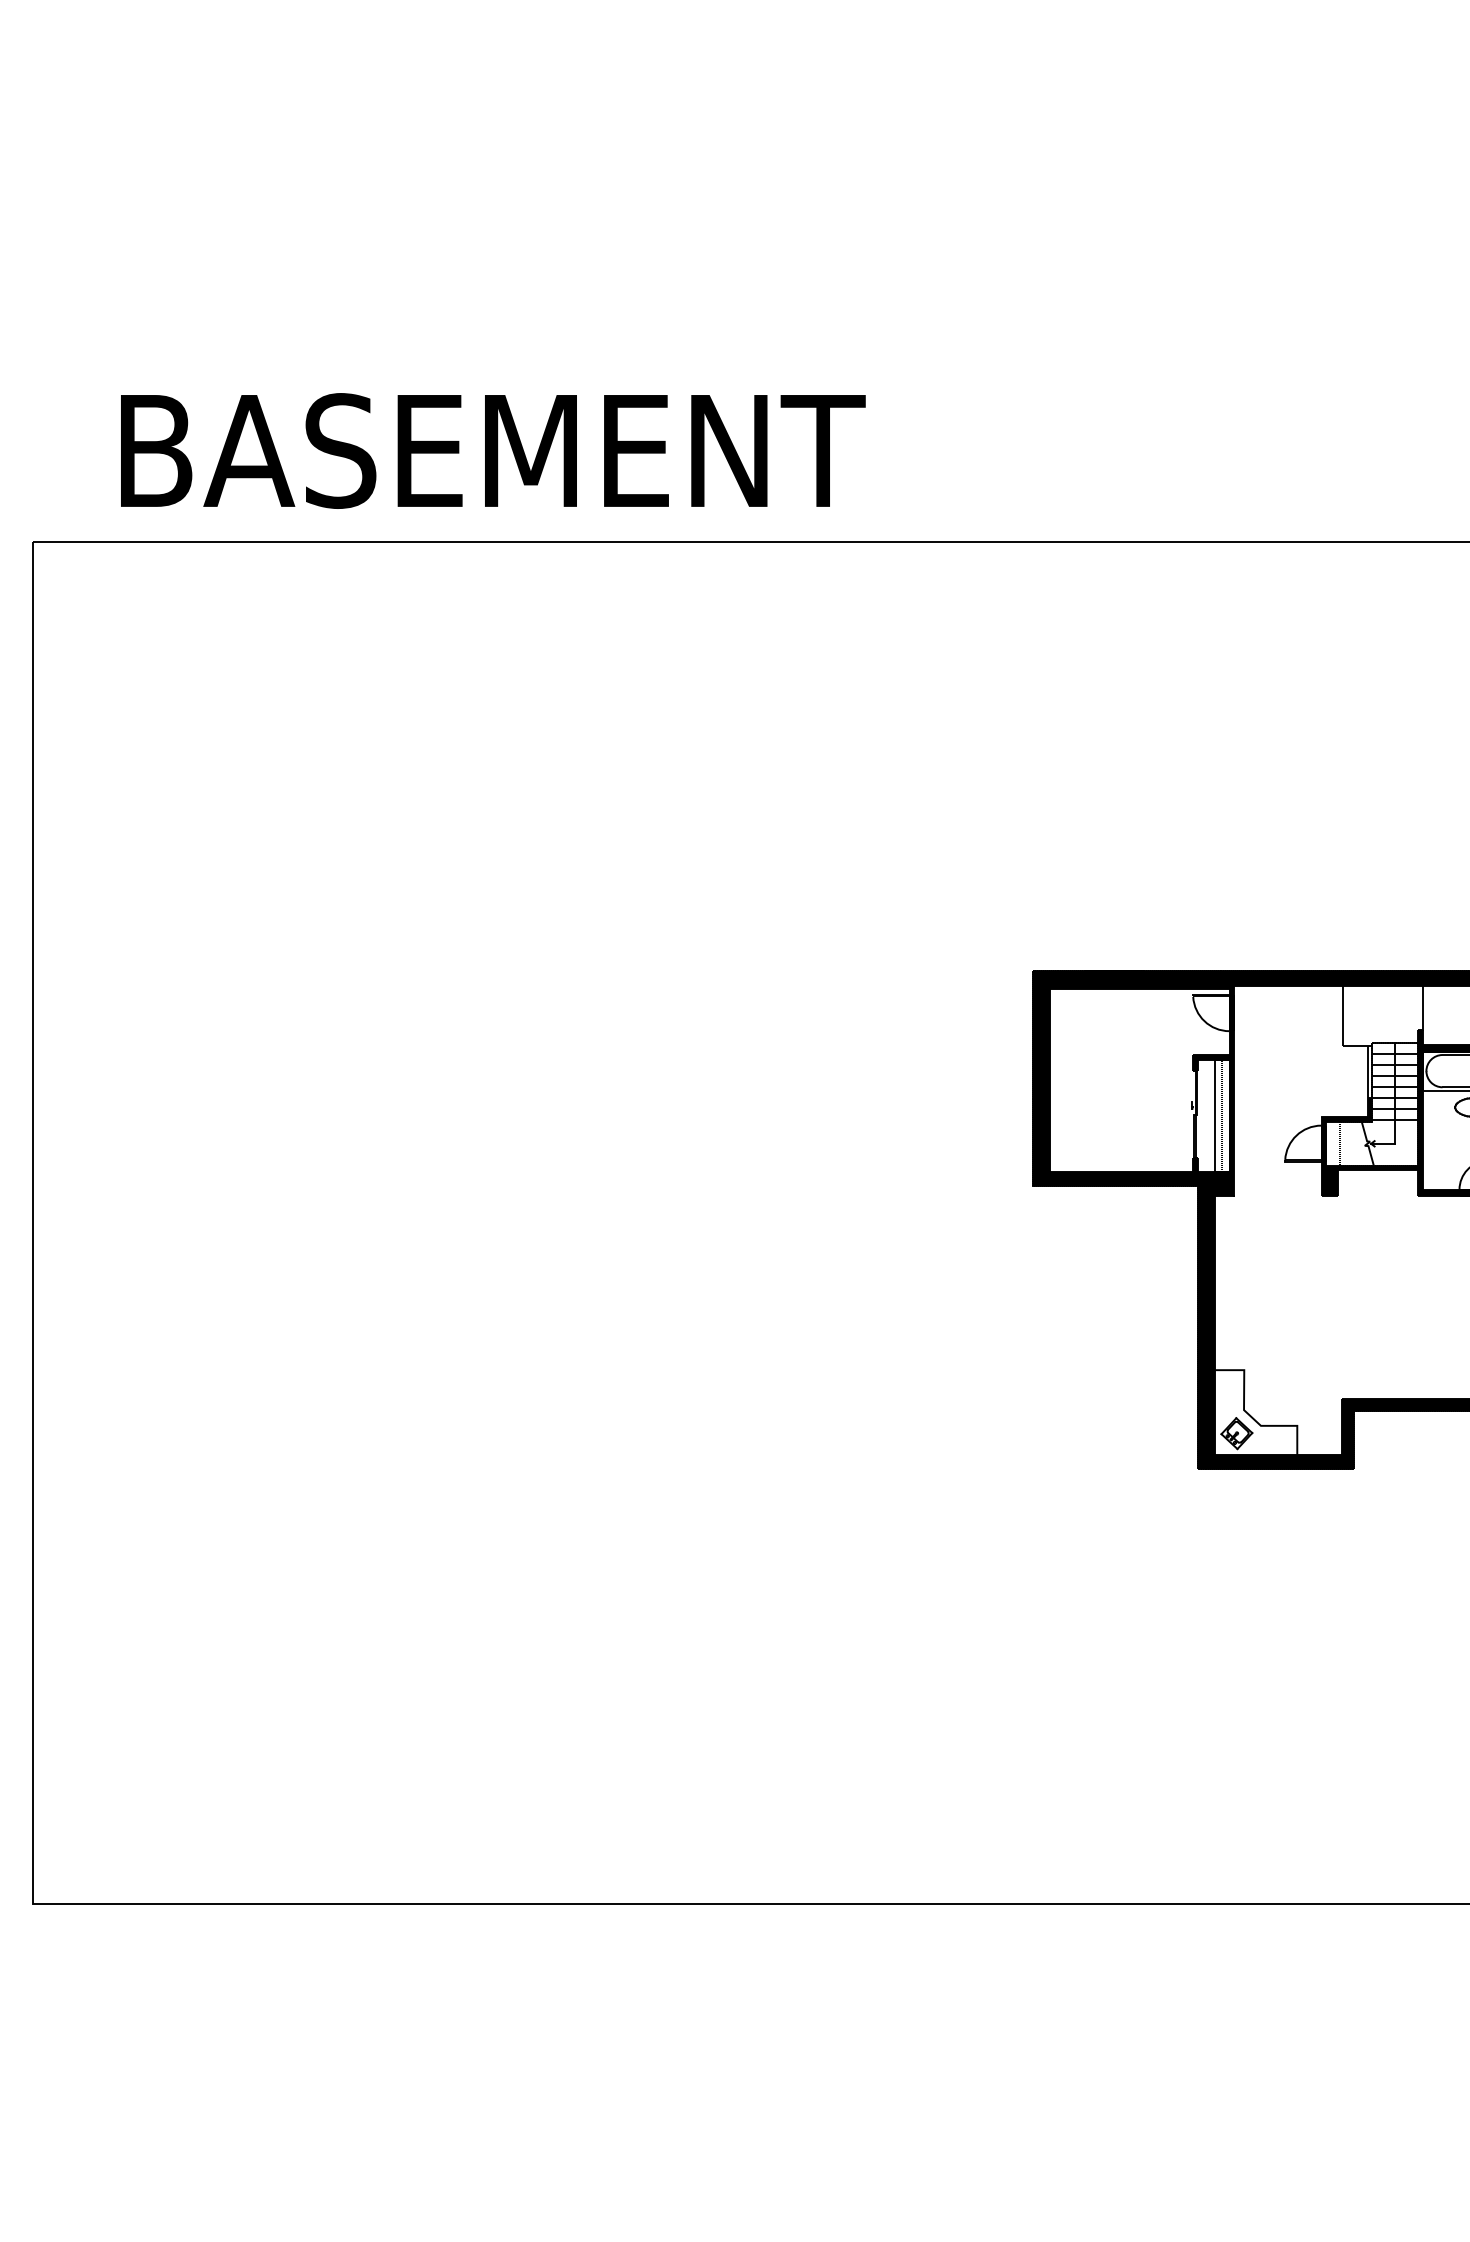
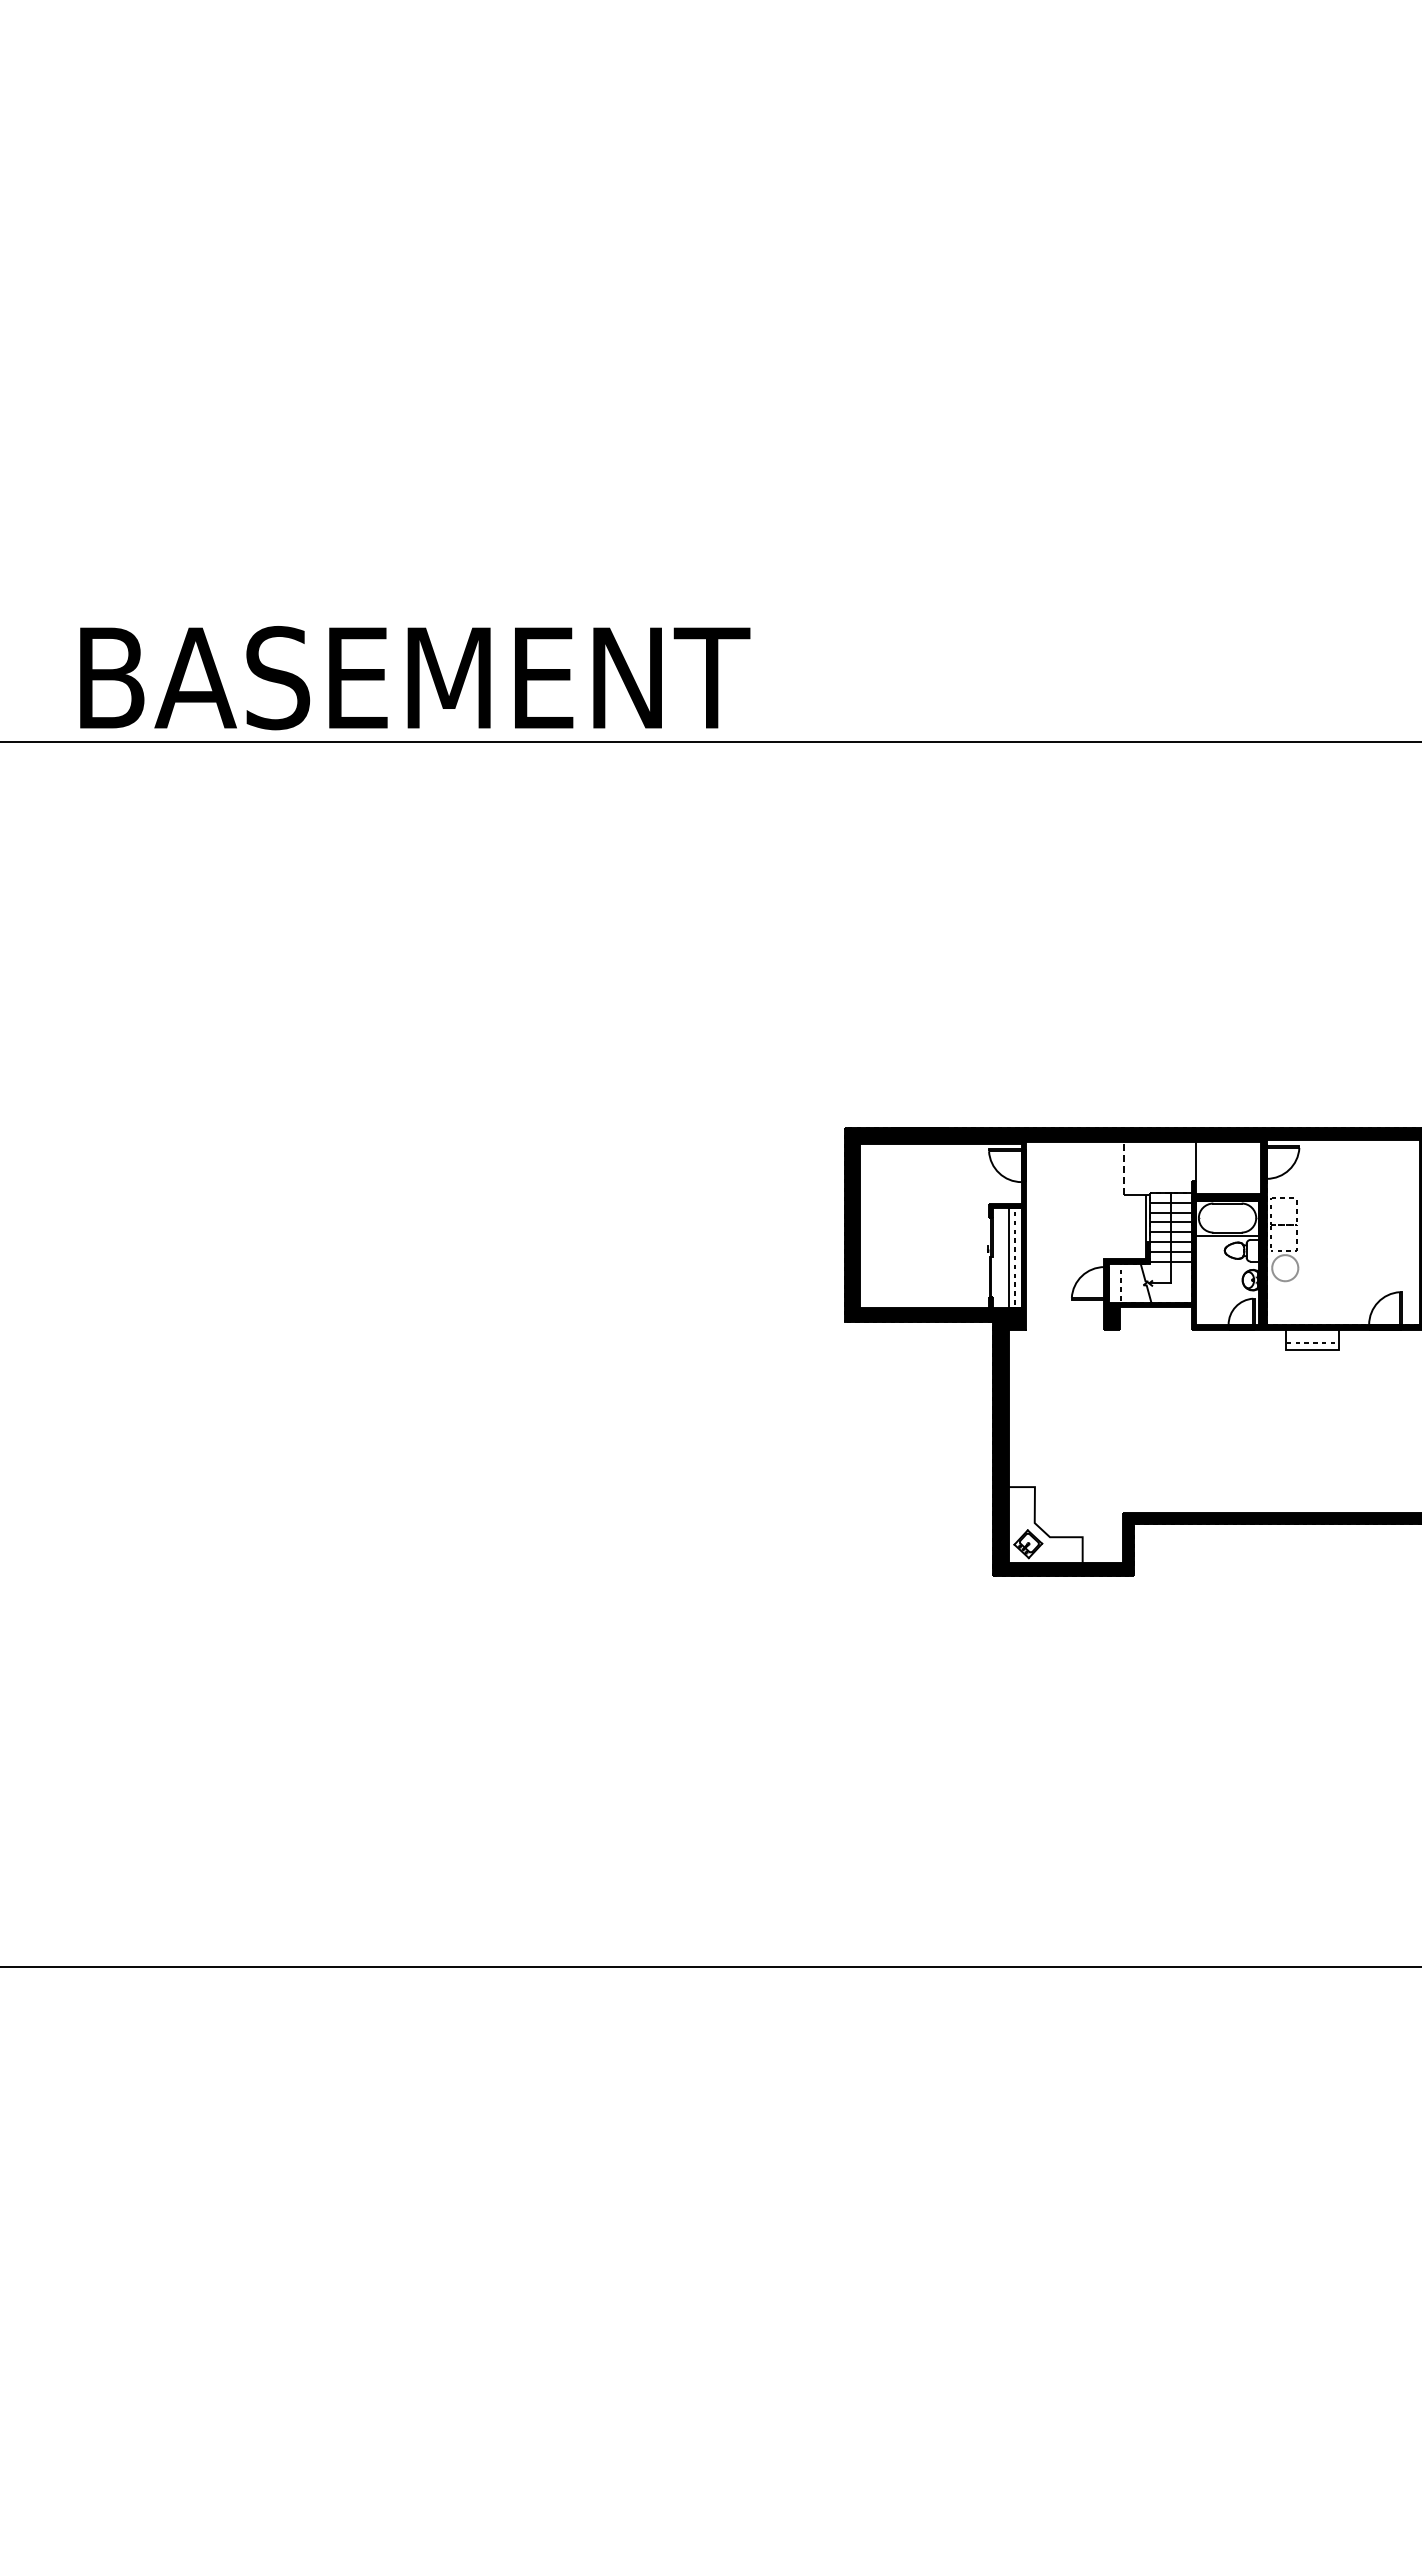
text: (493, 451) -> (415, 678), moved
line: (1343, 1016) -> (1124, 1168), solid -> dashed

